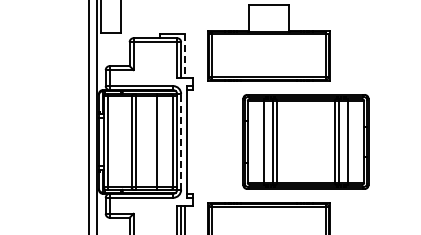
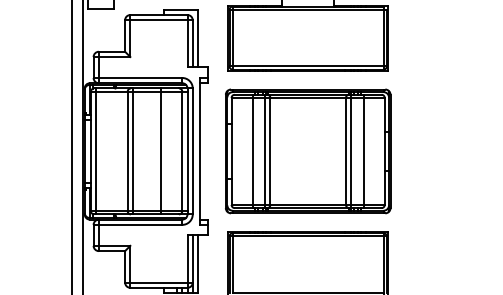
line: (185, 56) -> (198, 39), dashed -> solid
line: (181, 141) -> (193, 150), dashed -> solid
part: (305, 141) -> (307, 150), moved

